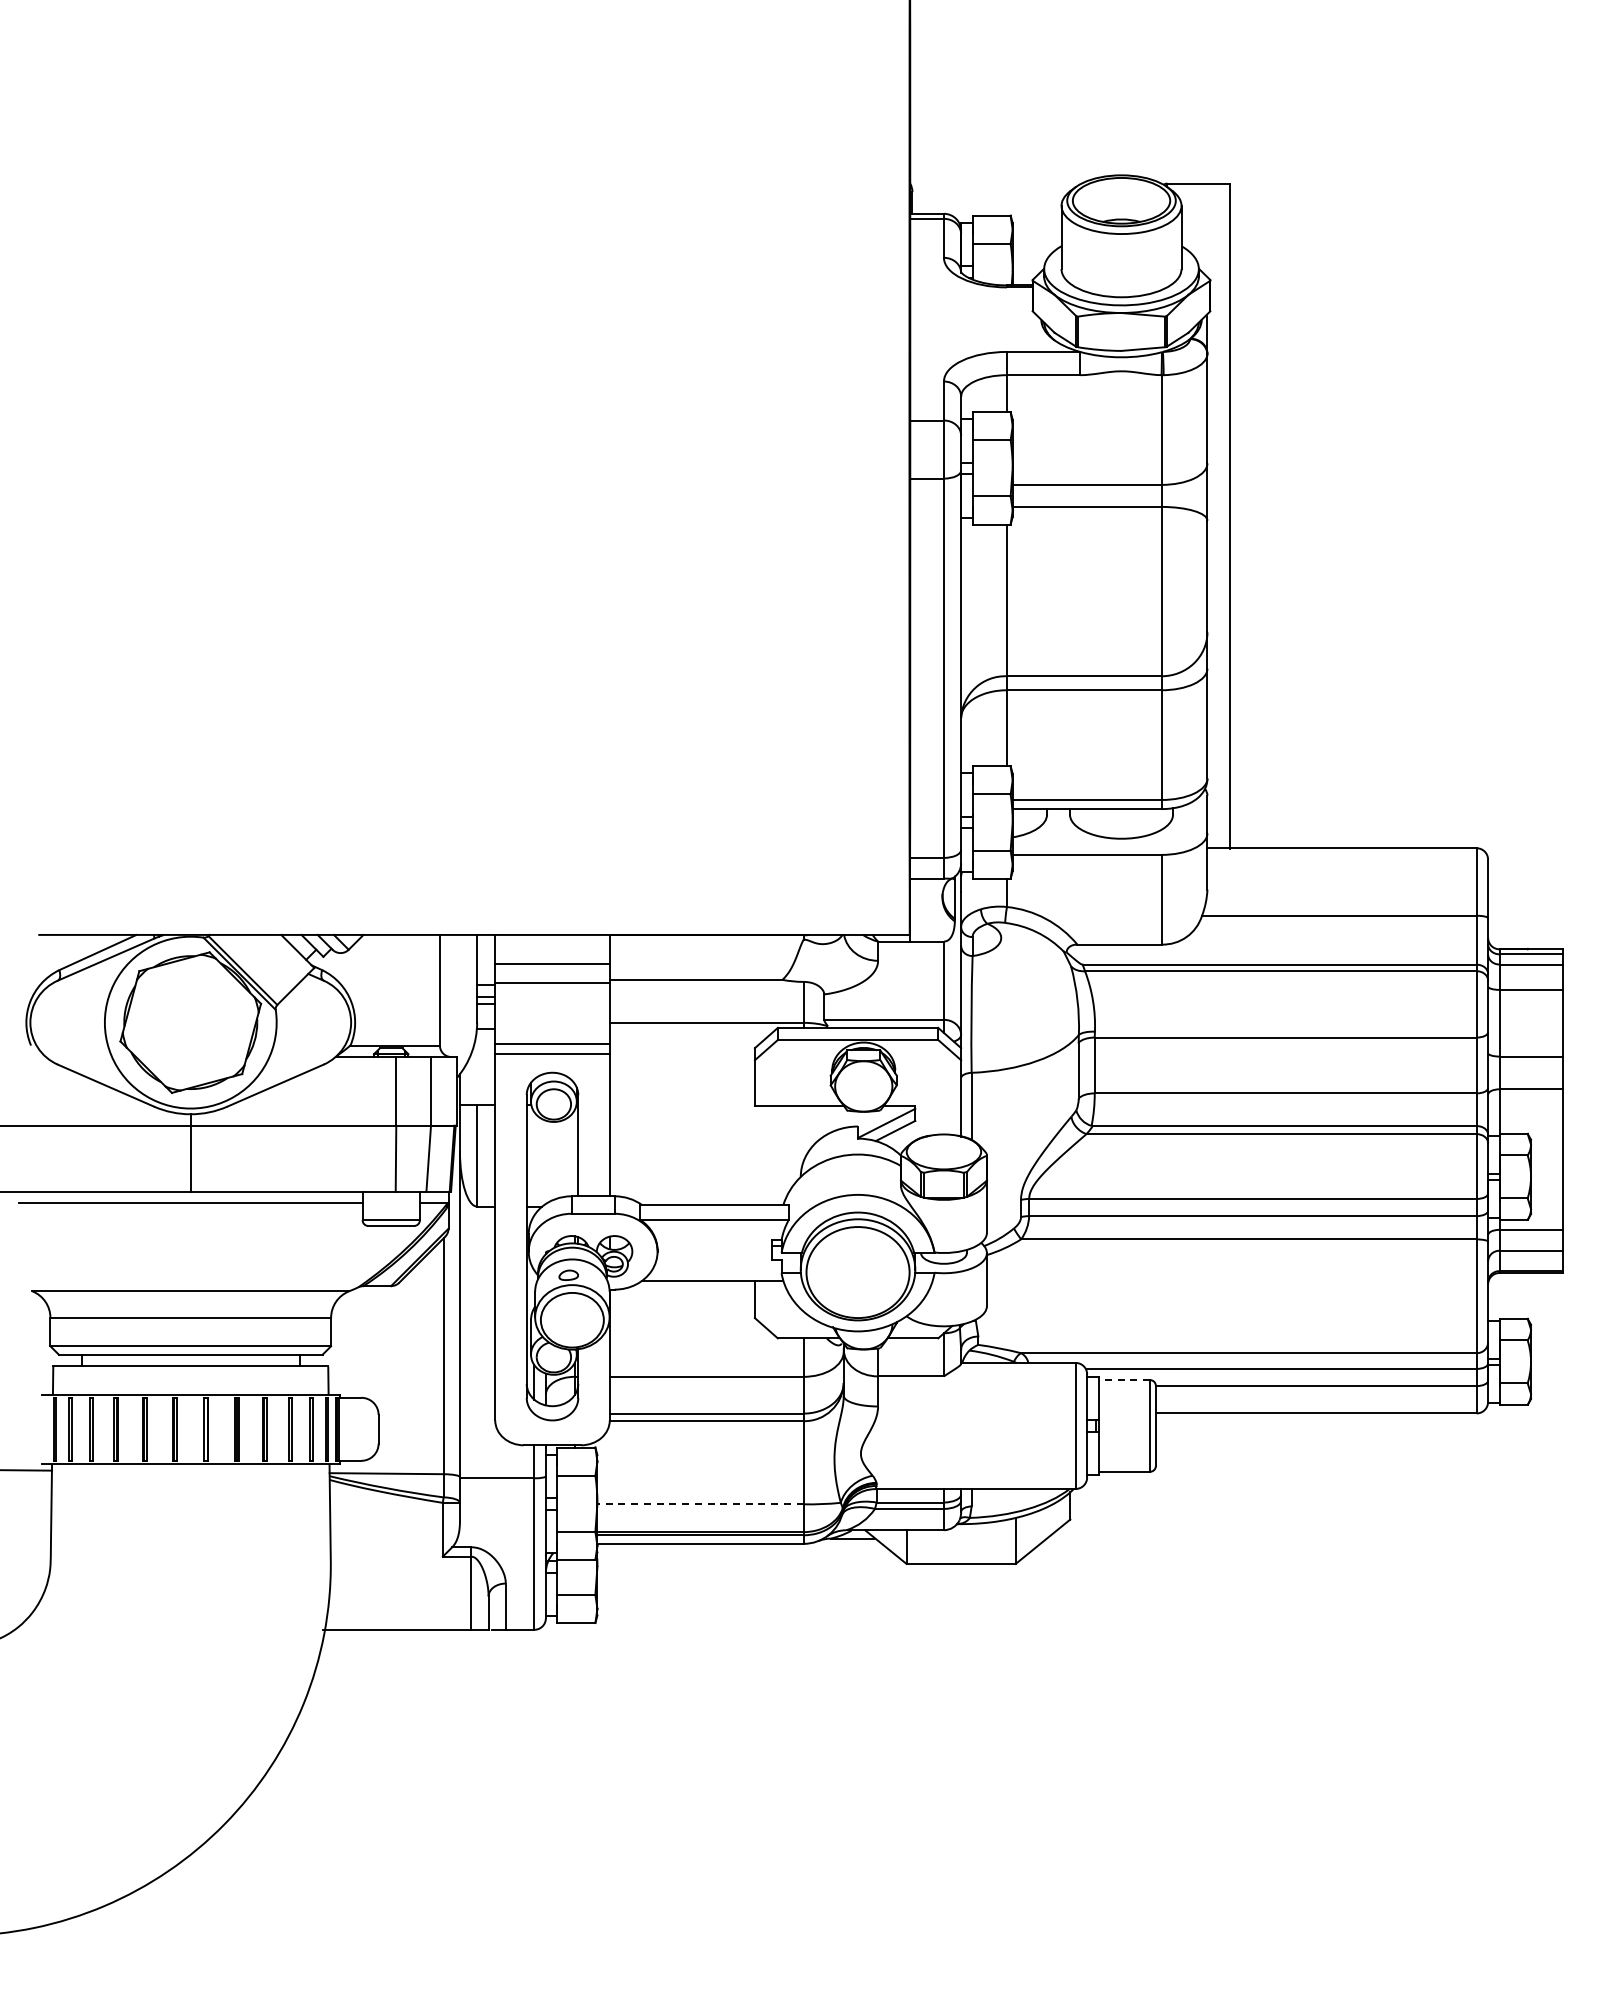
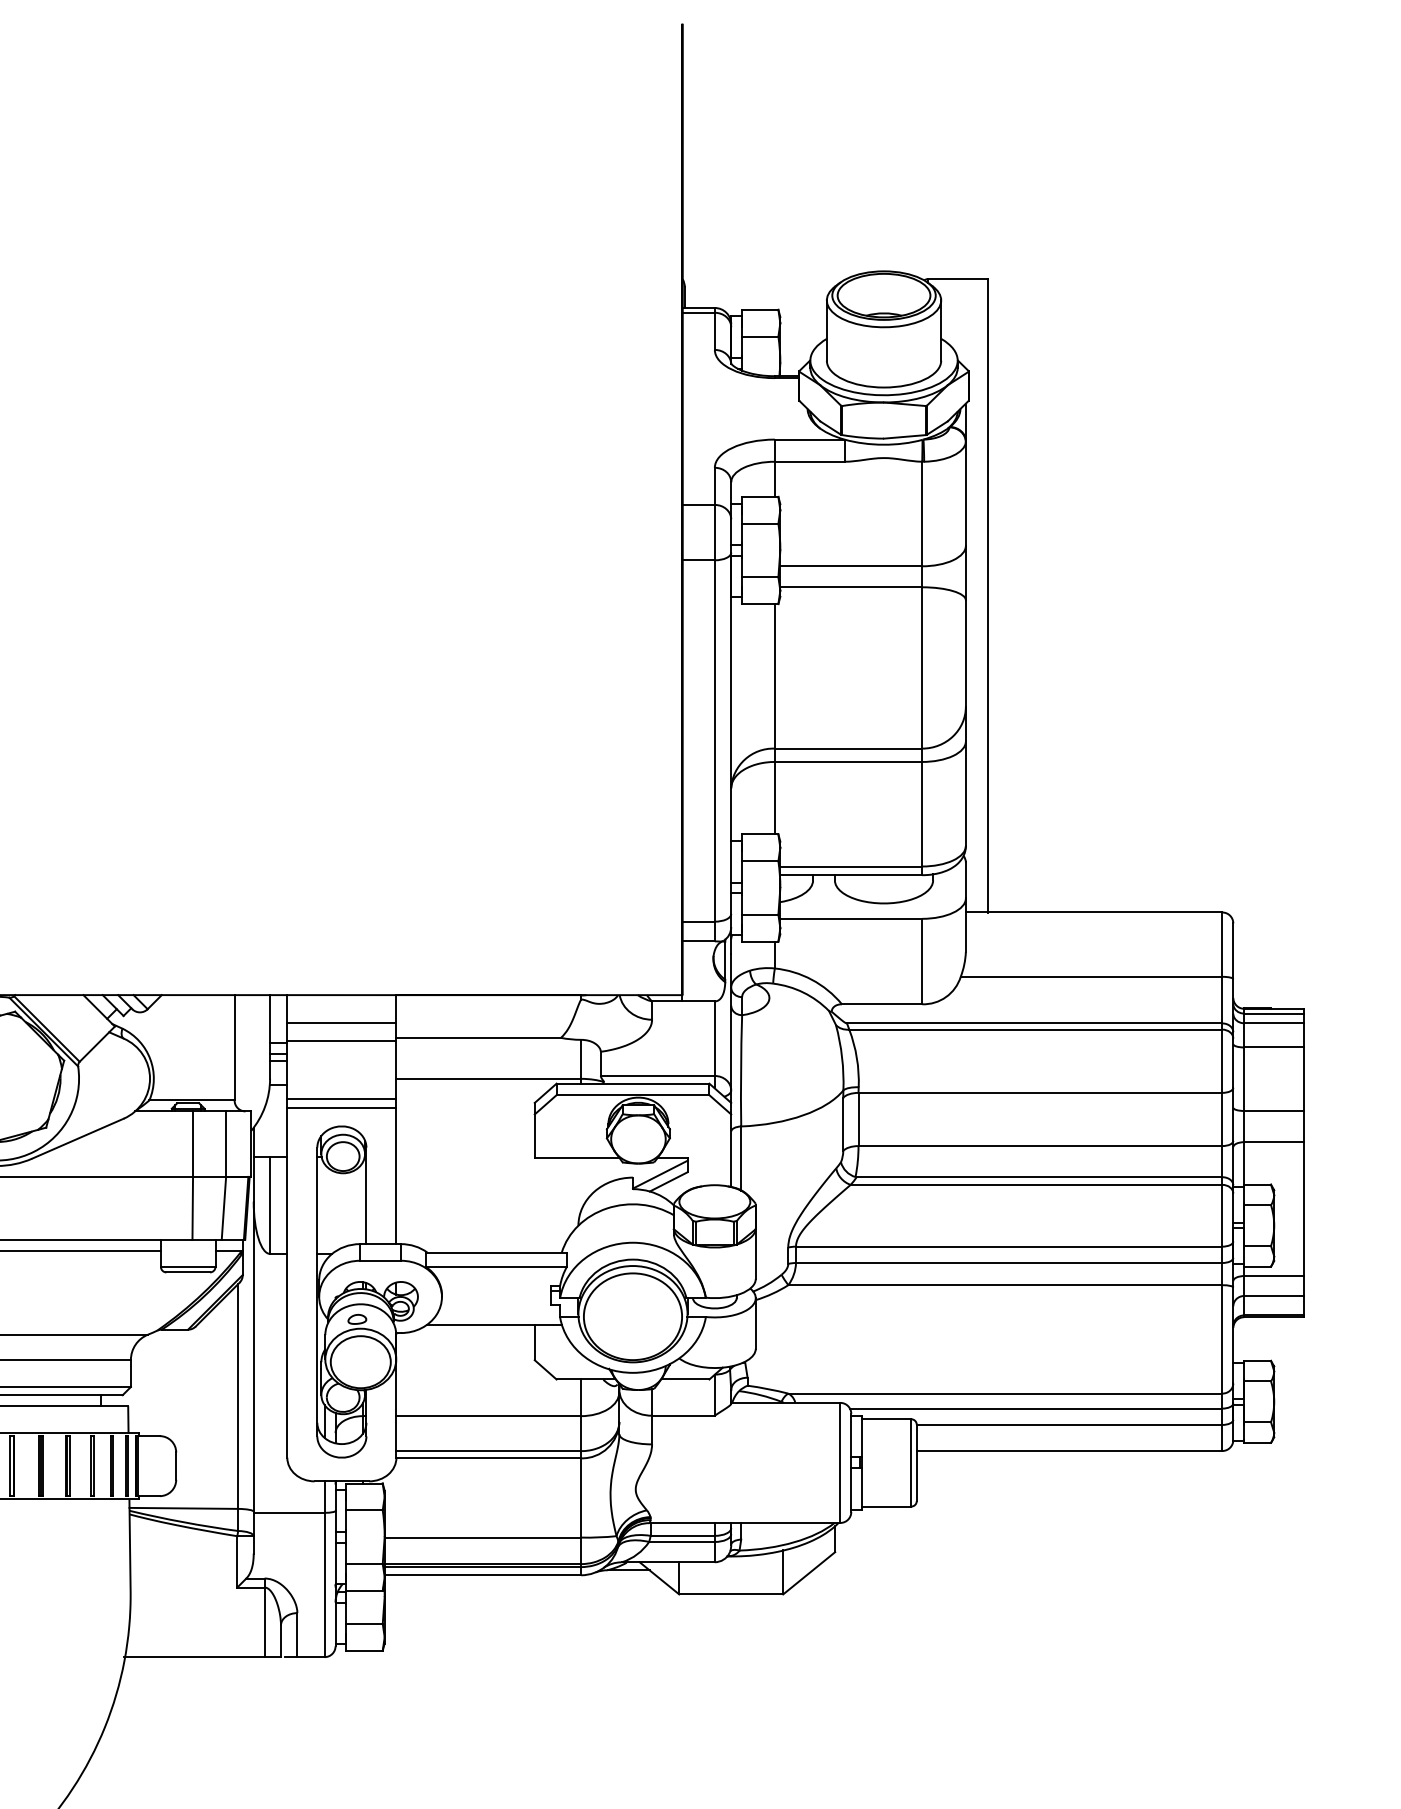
line: (1124, 1380) -> (886, 1419), dashed -> solid
line: (700, 1504) -> (482, 1537), dashed -> solid

